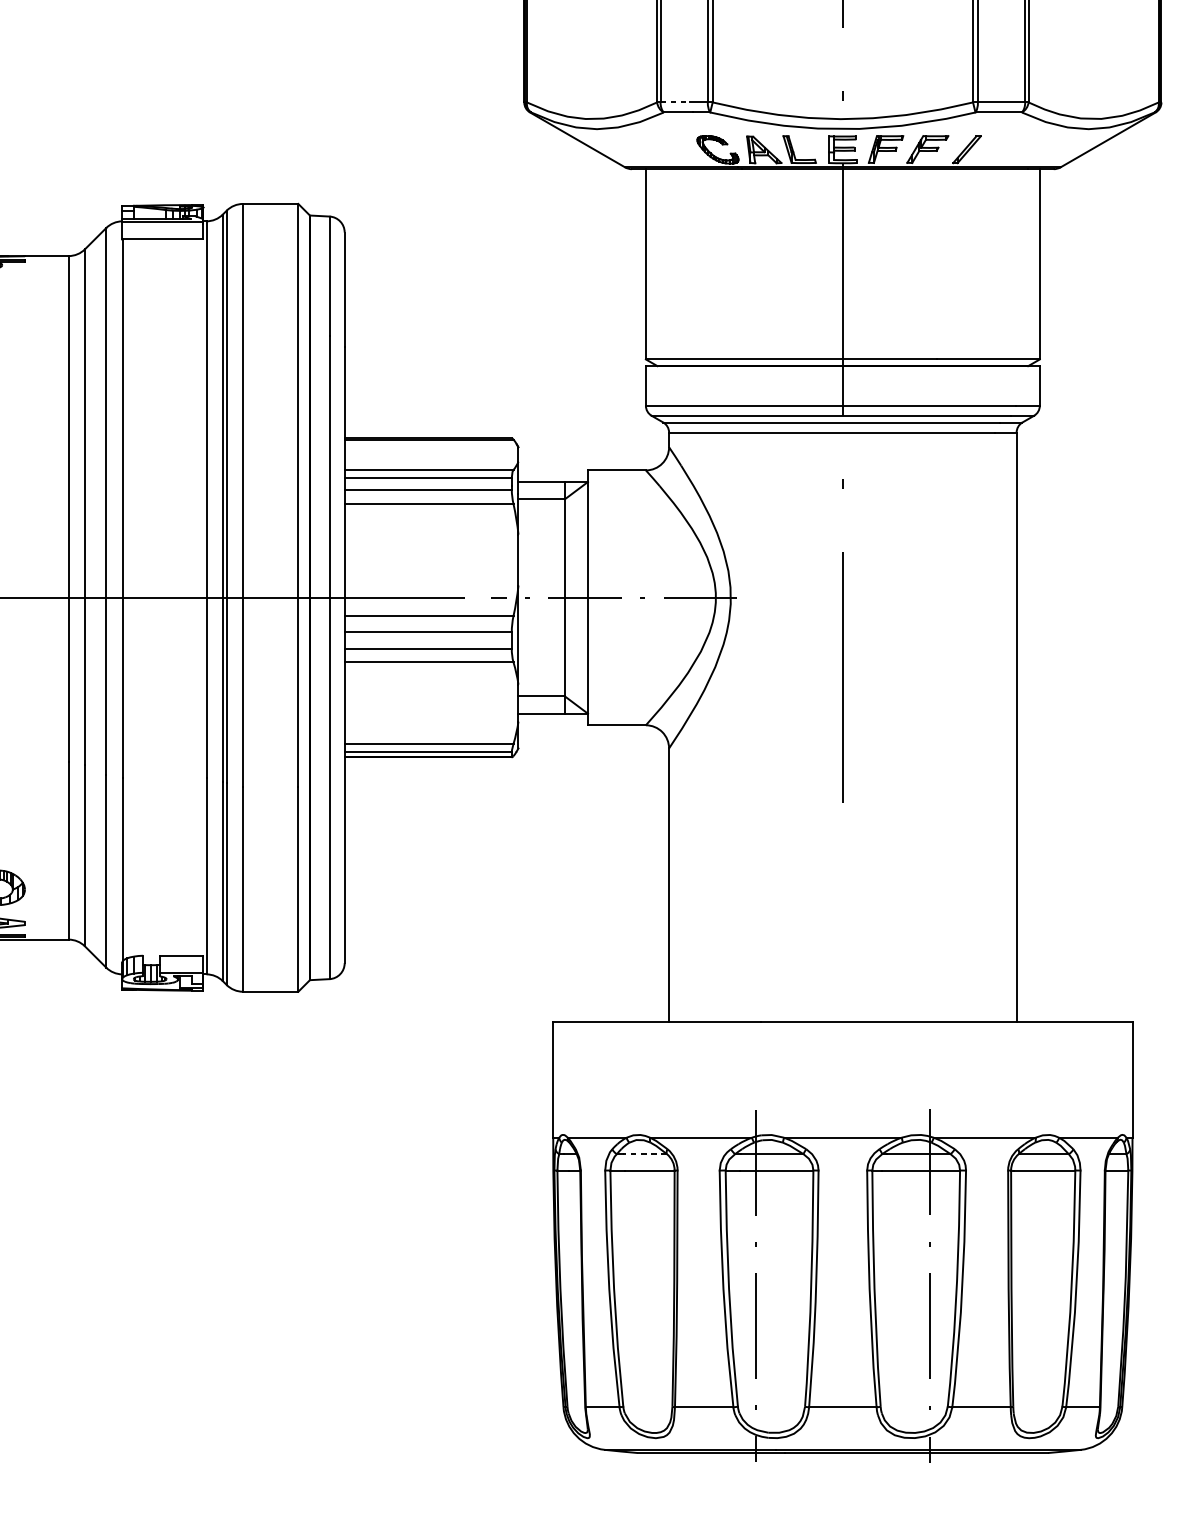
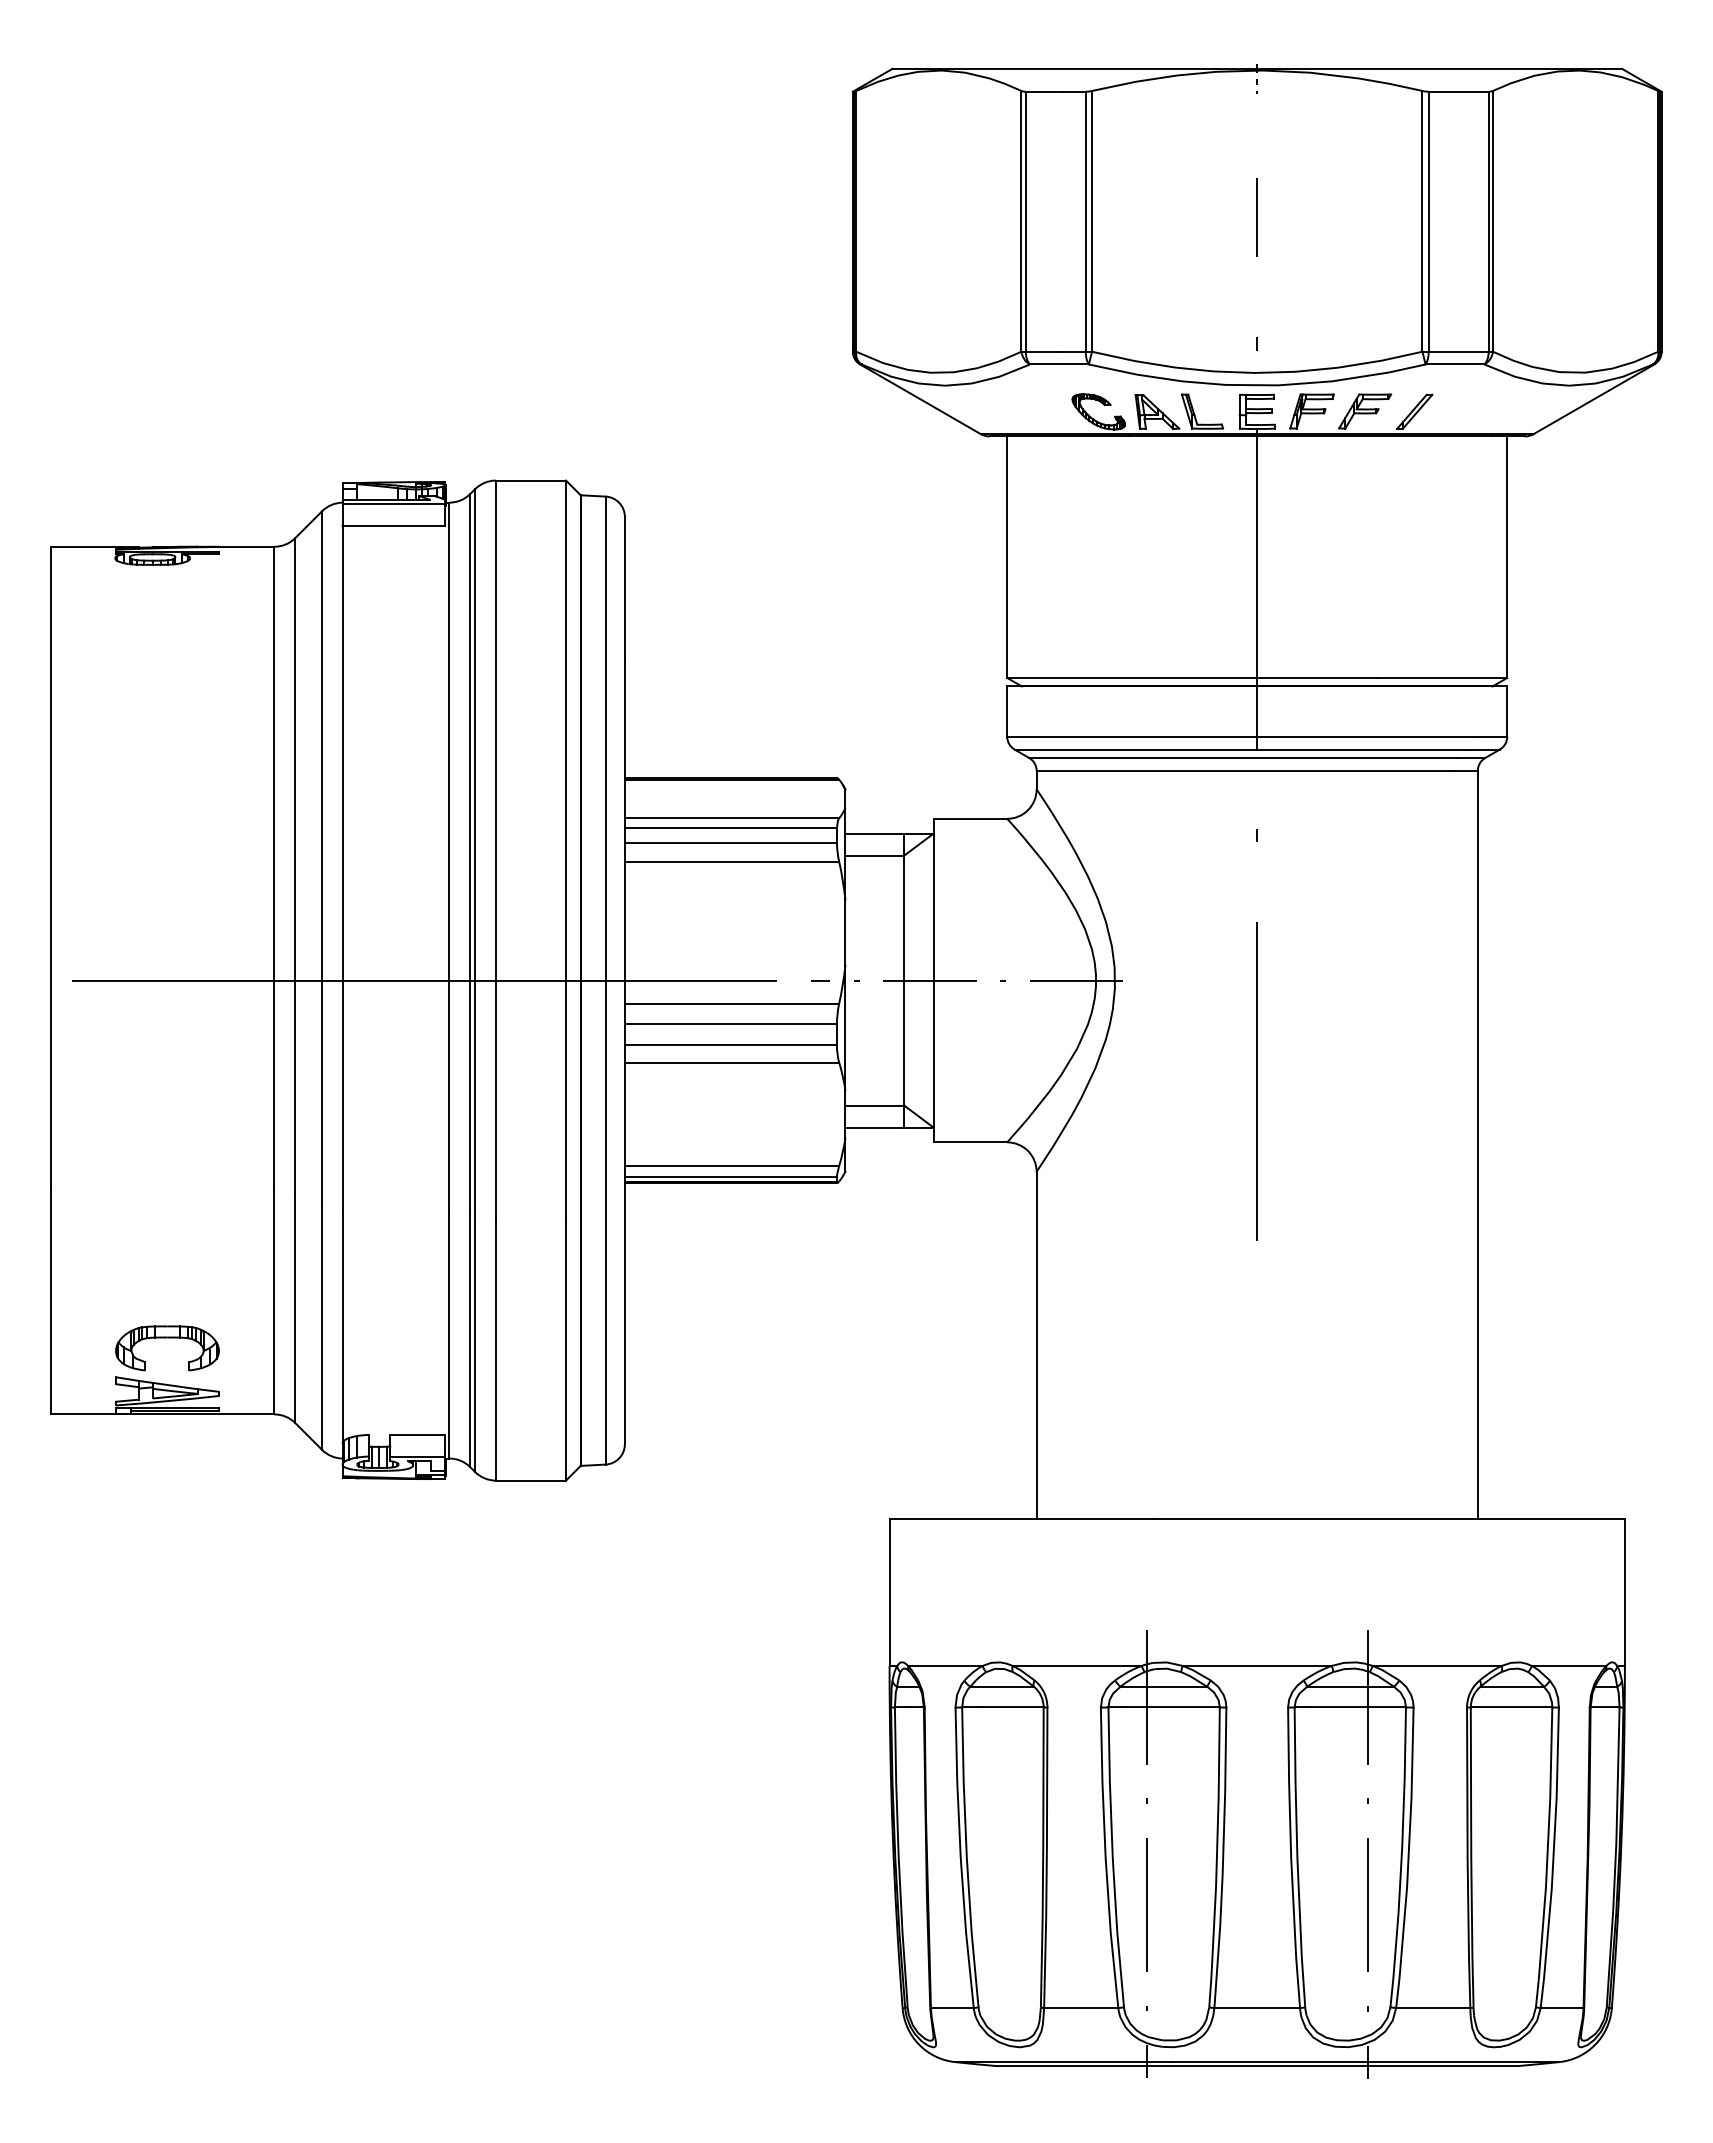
line: (675, 102) -> (1044, 351), dashed -> solid
line: (645, 1153) -> (1006, 1686), dashed -> solid

